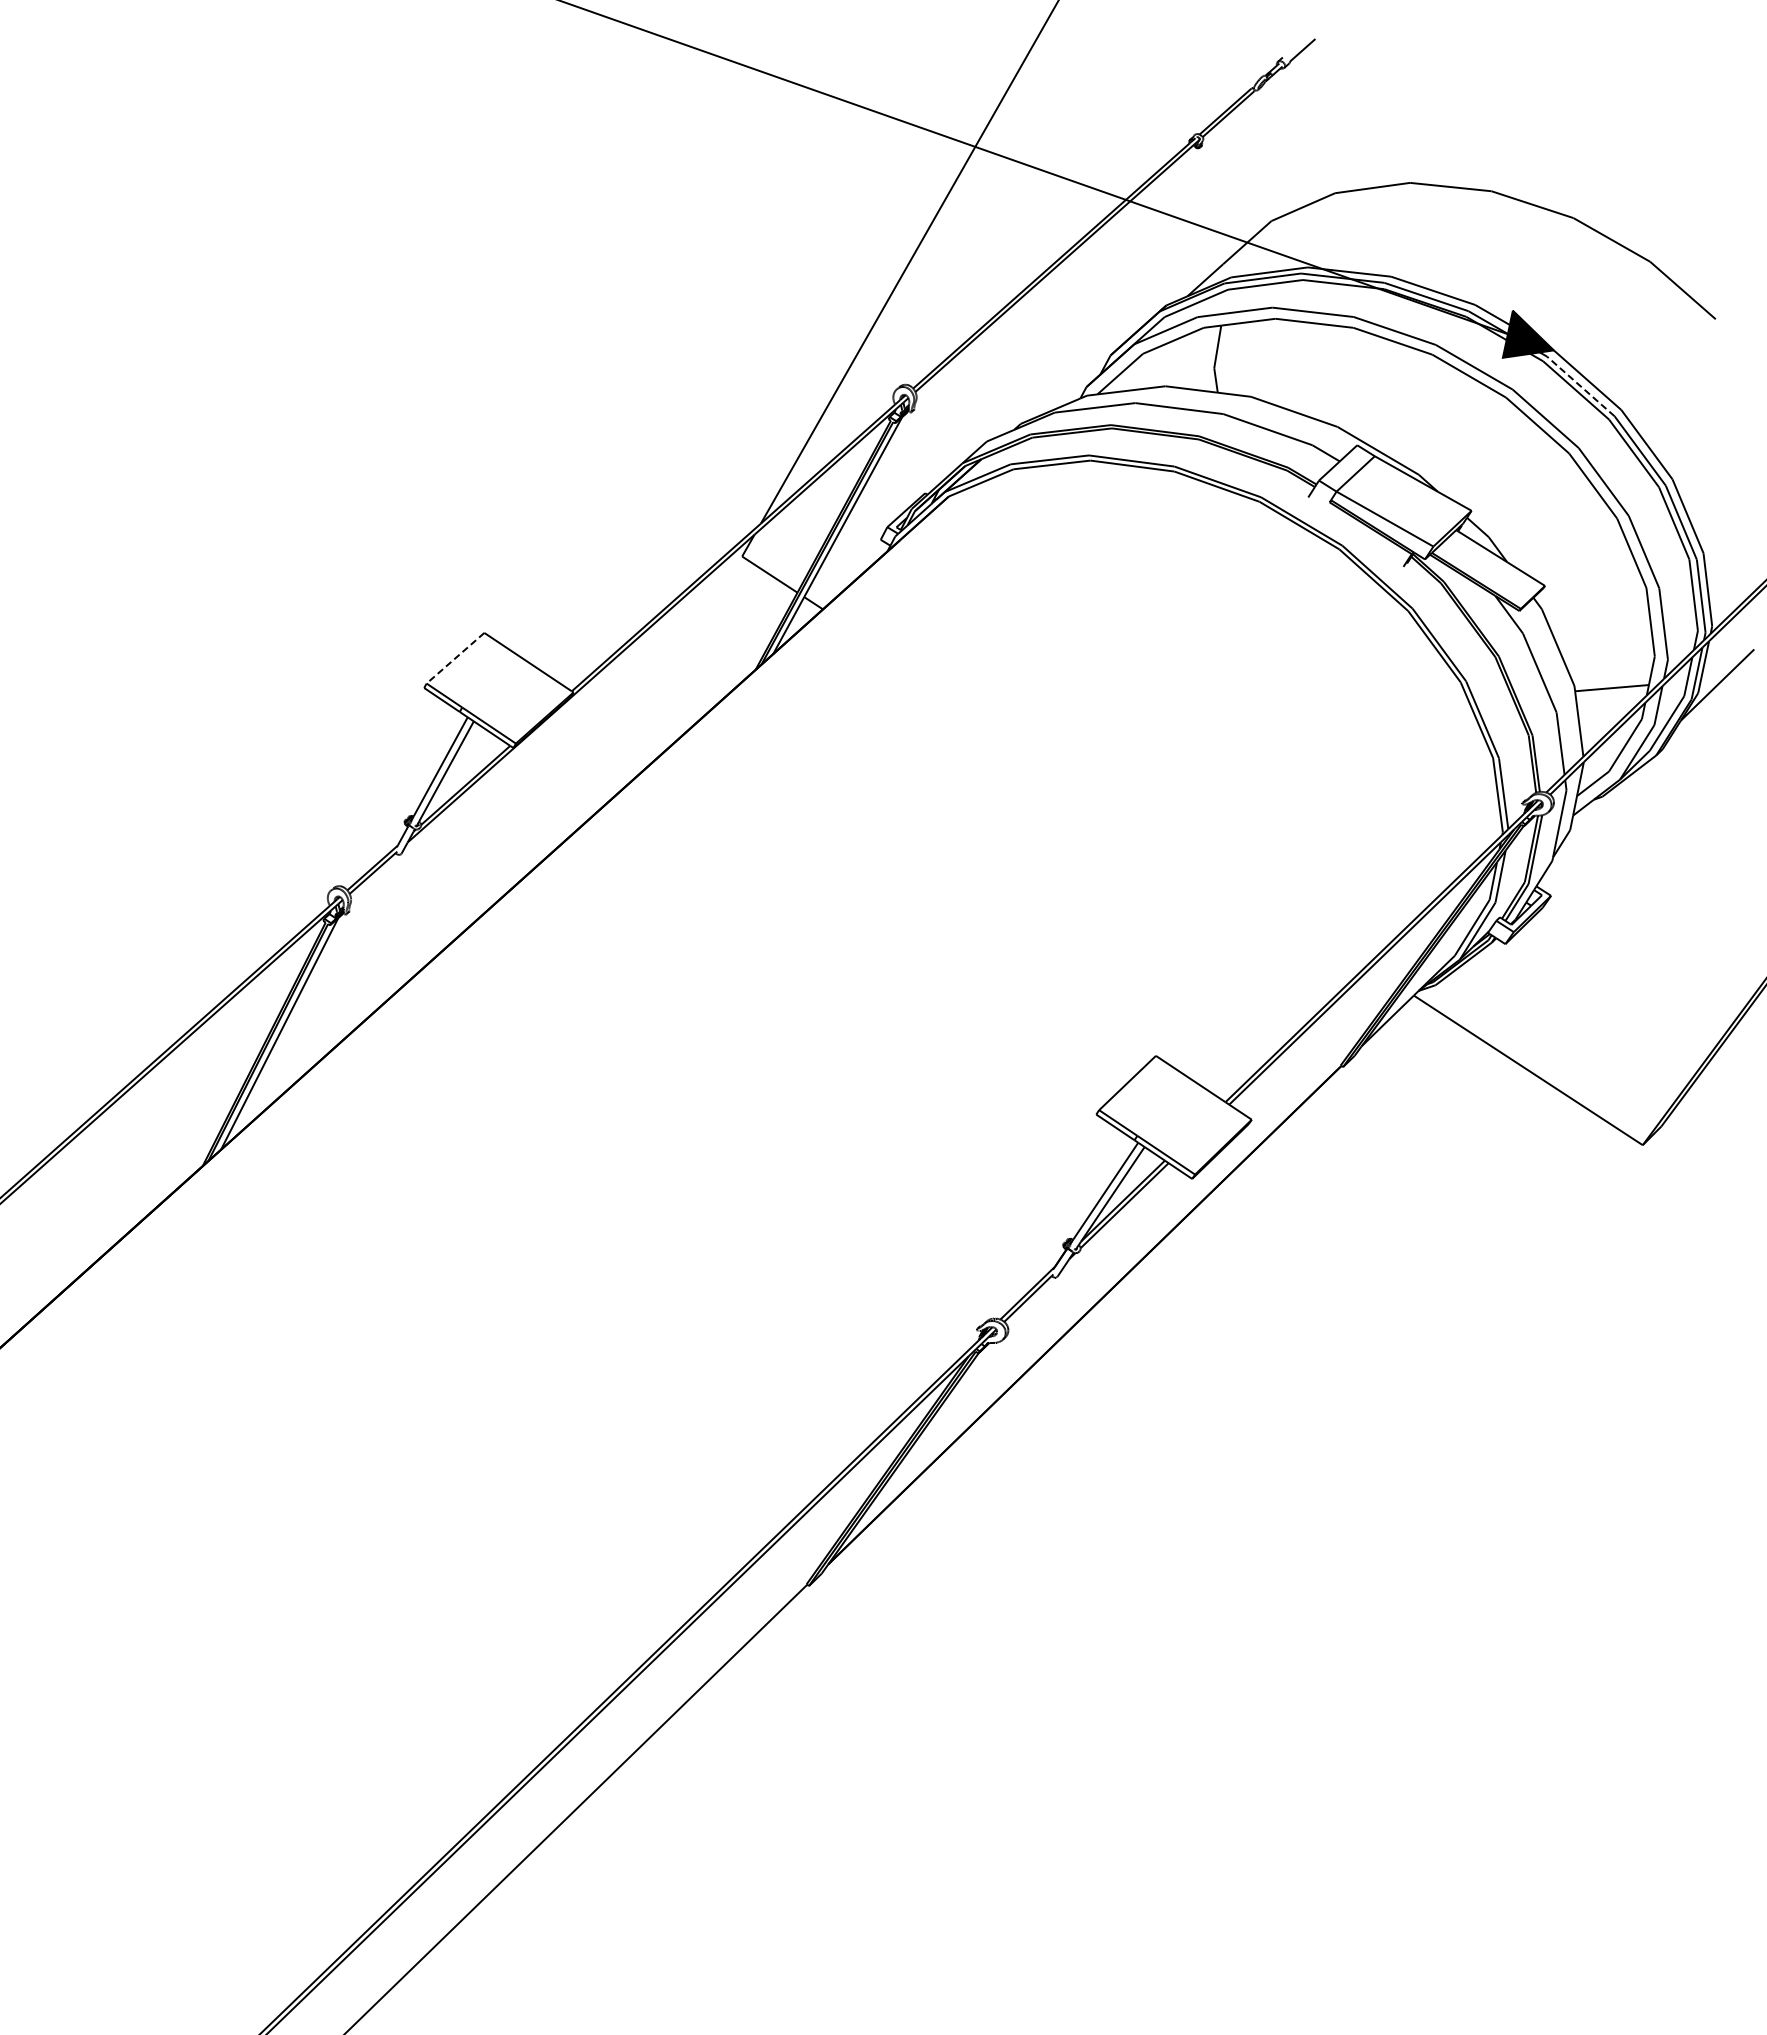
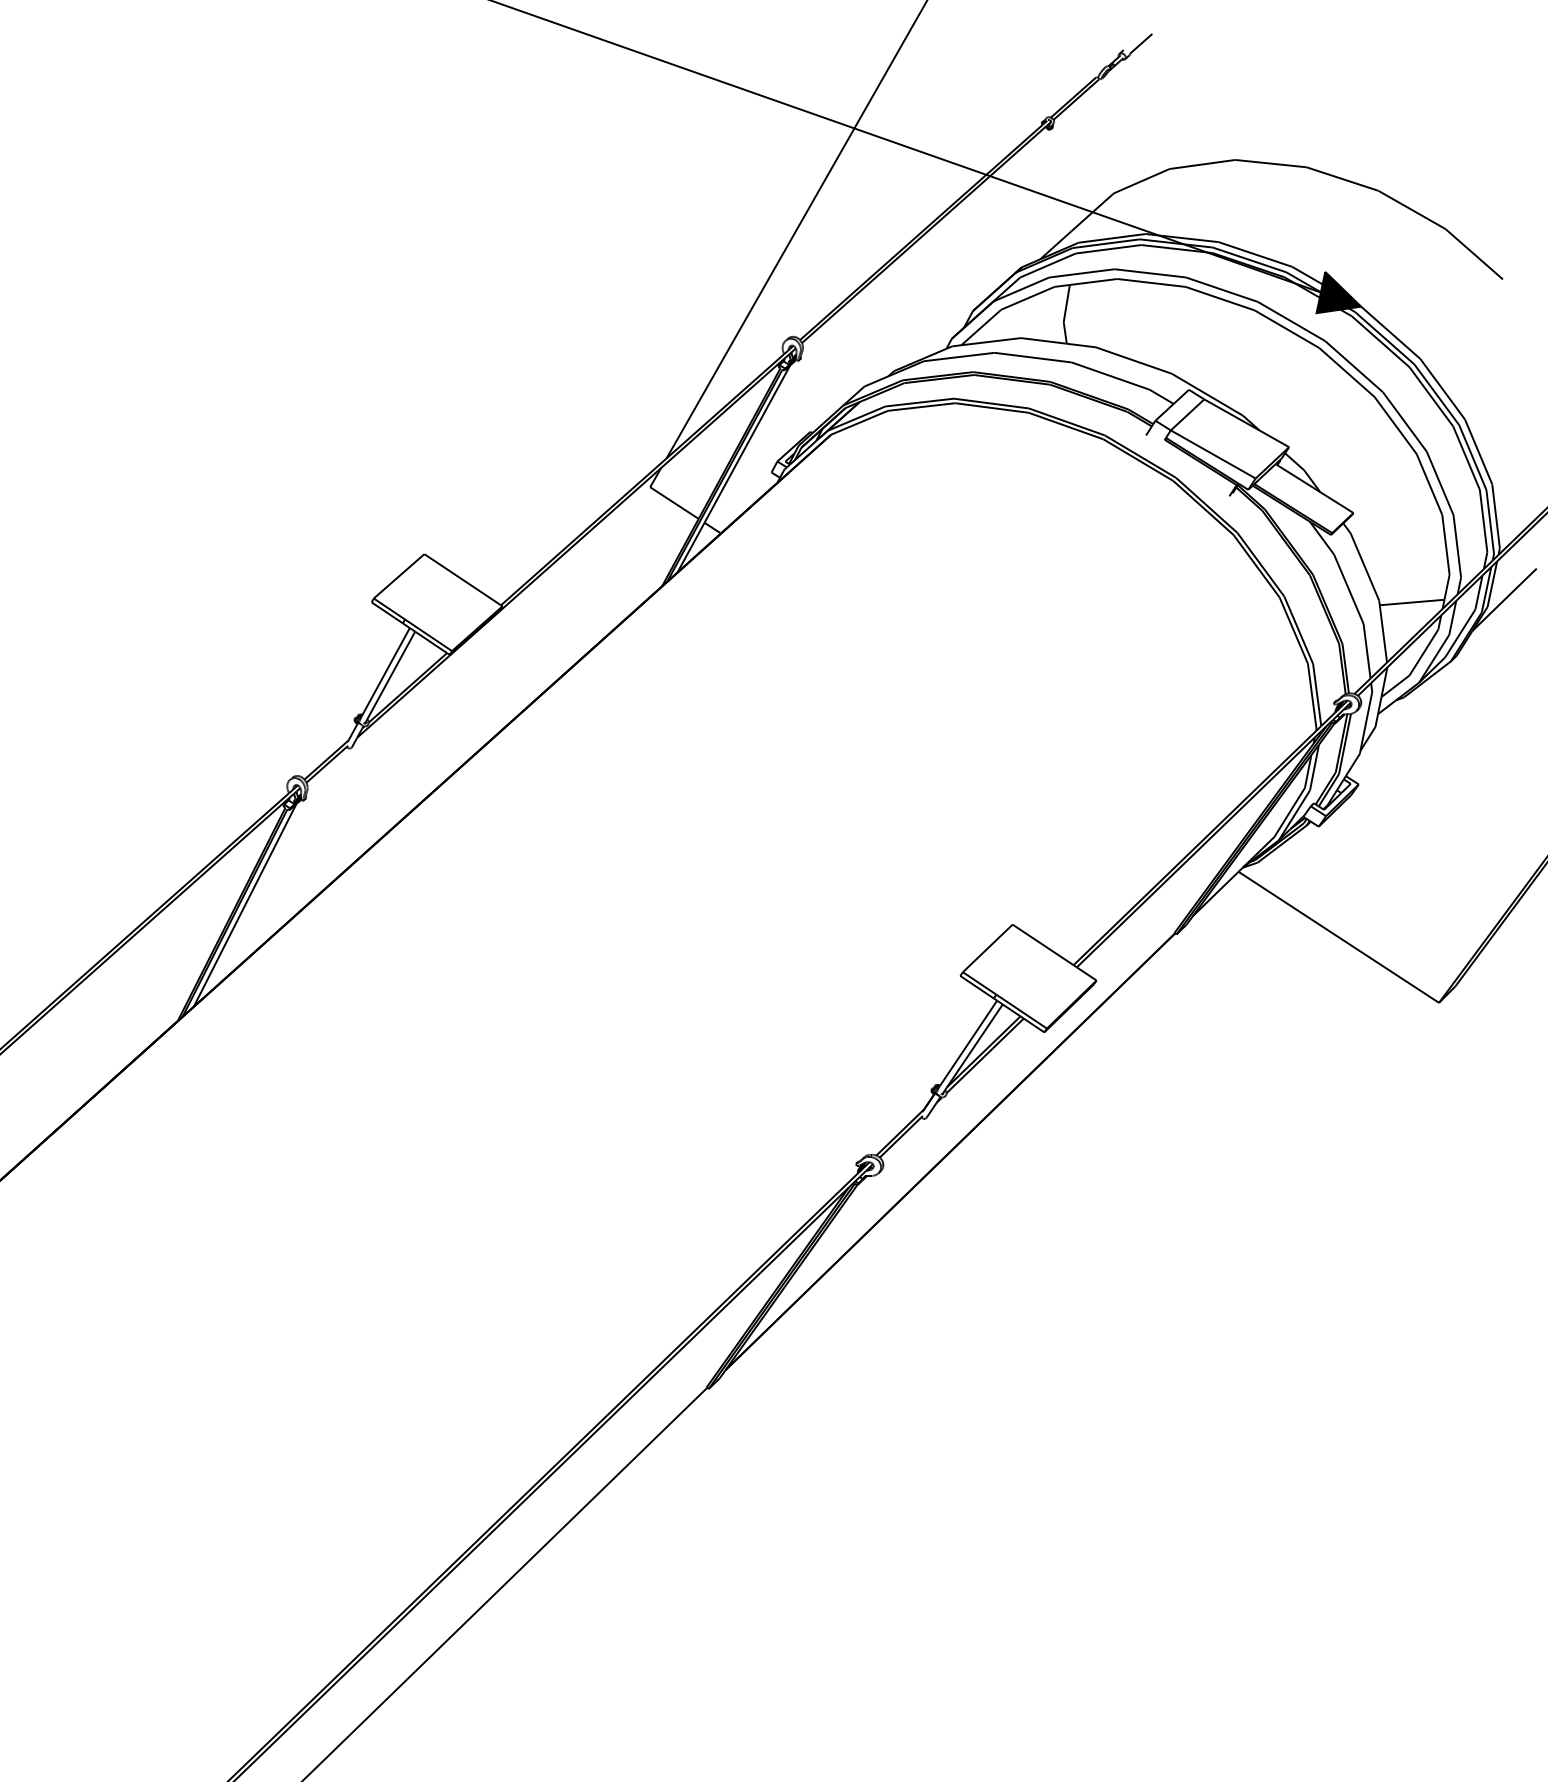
line: (1580, 386) -> (1384, 338), dashed -> solid
line: (455, 658) -> (399, 576), dashed -> solid

